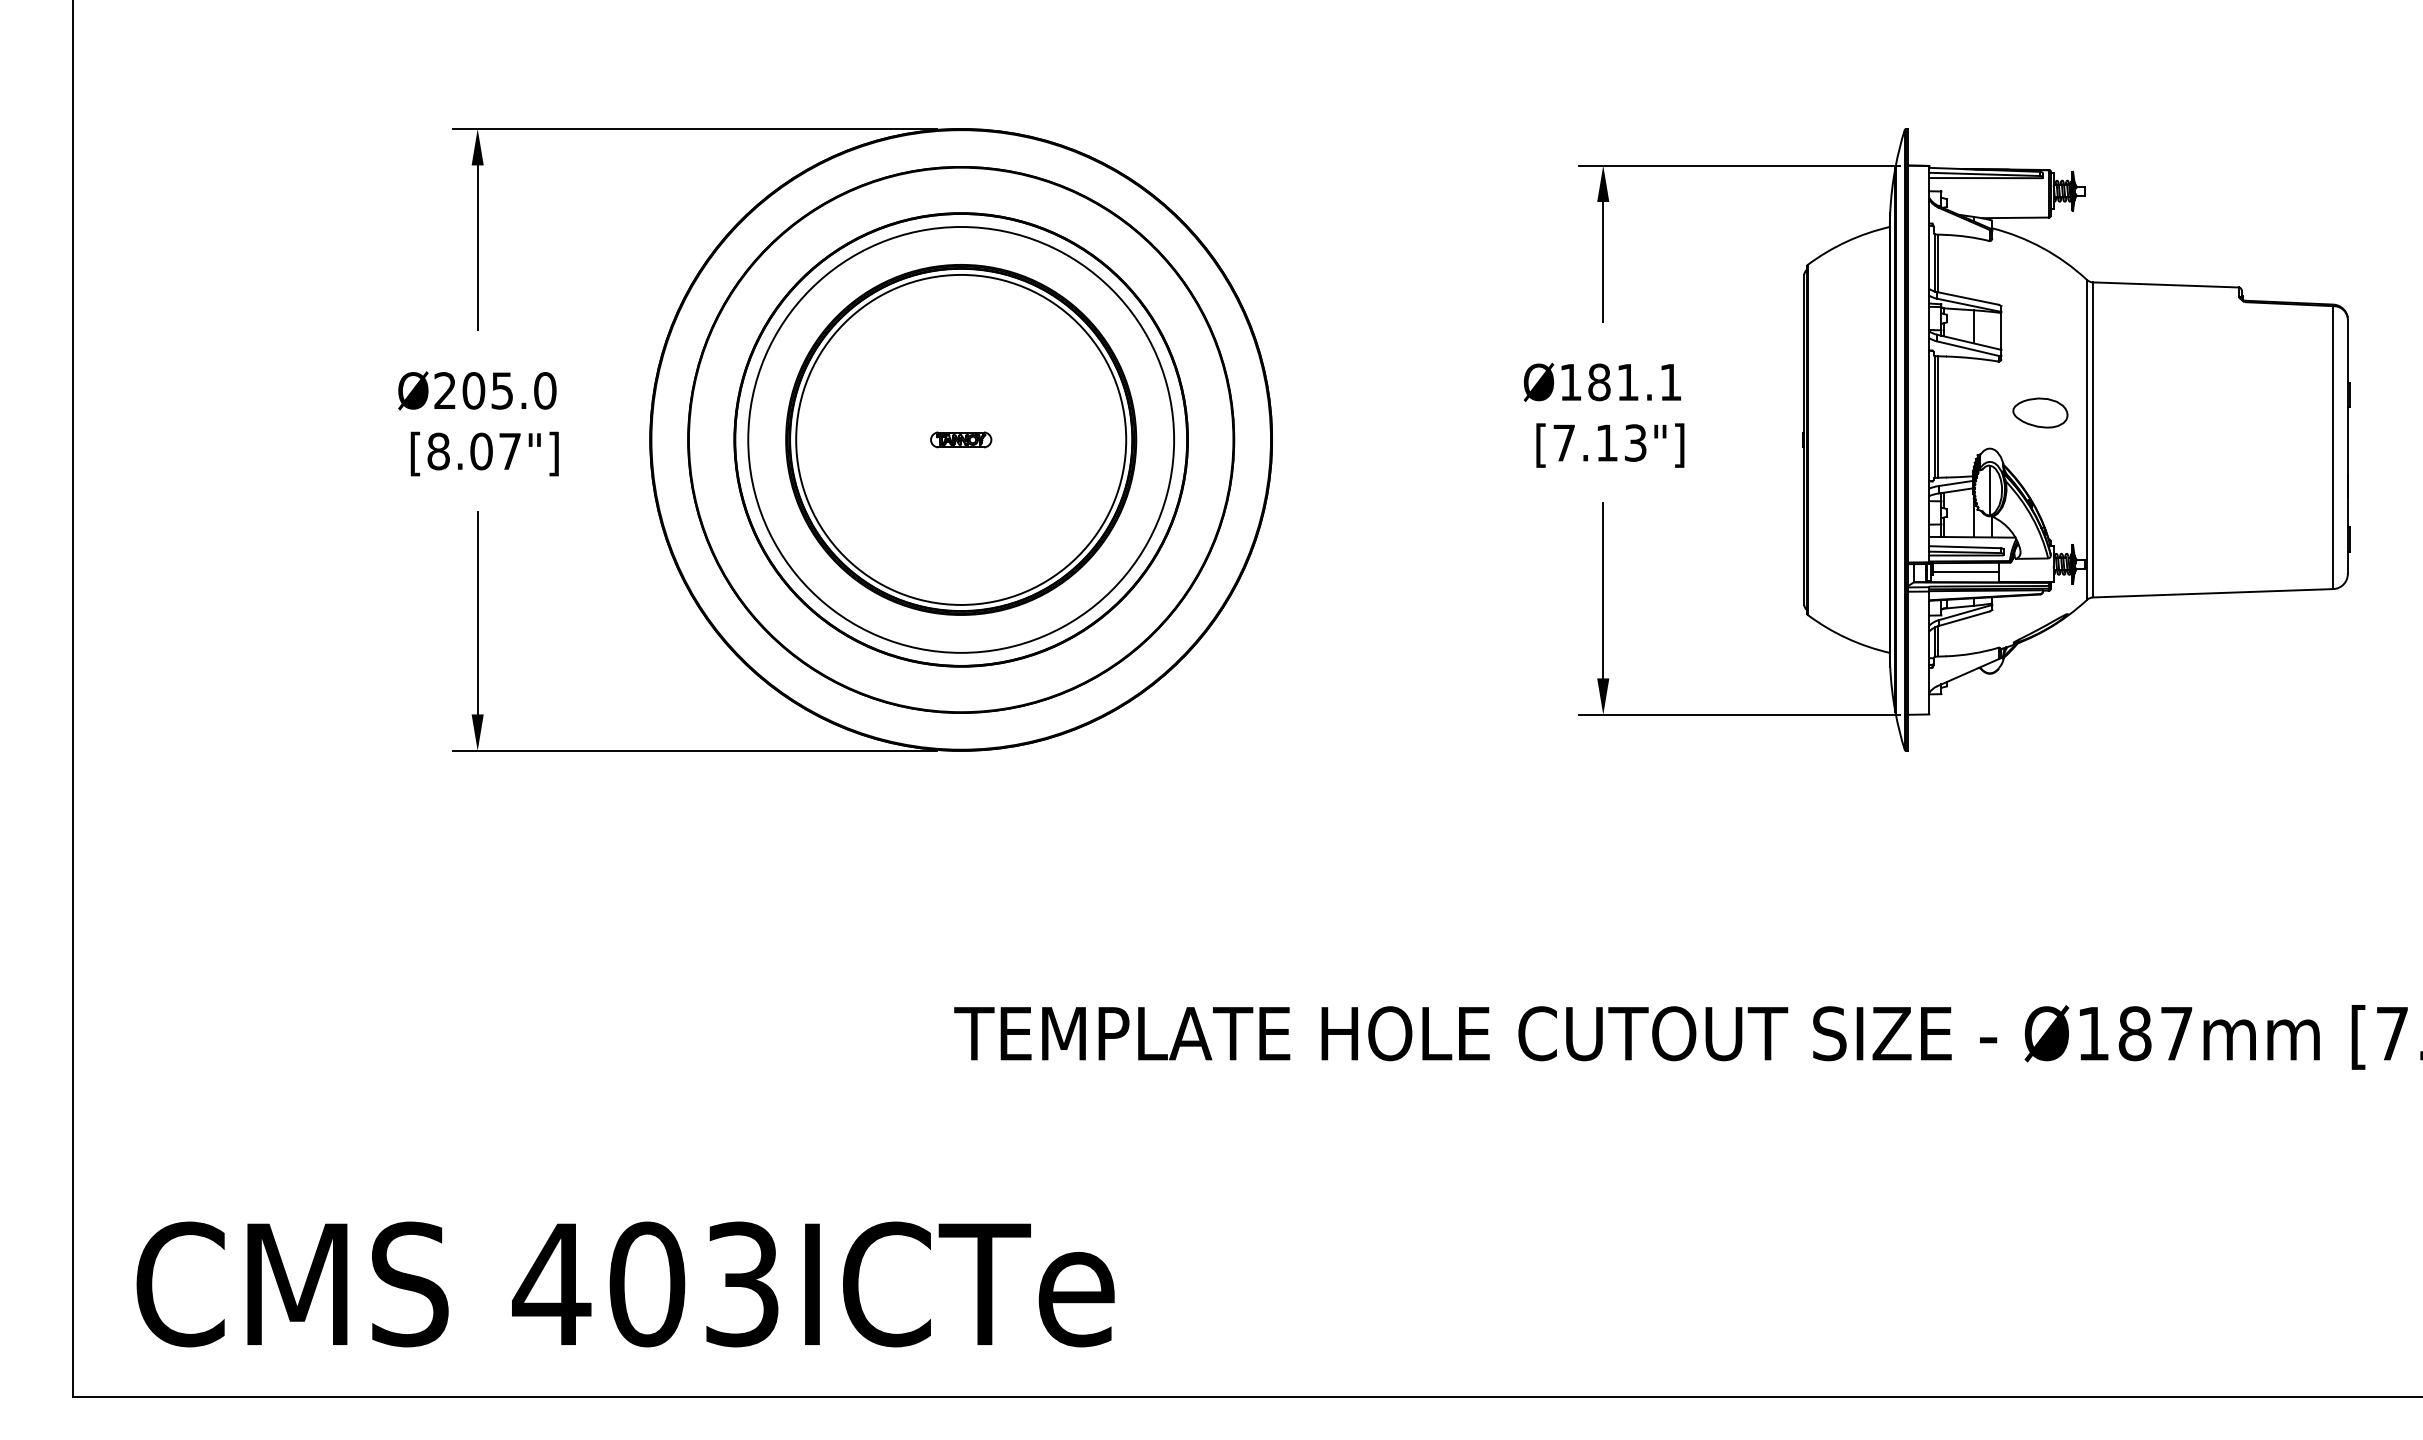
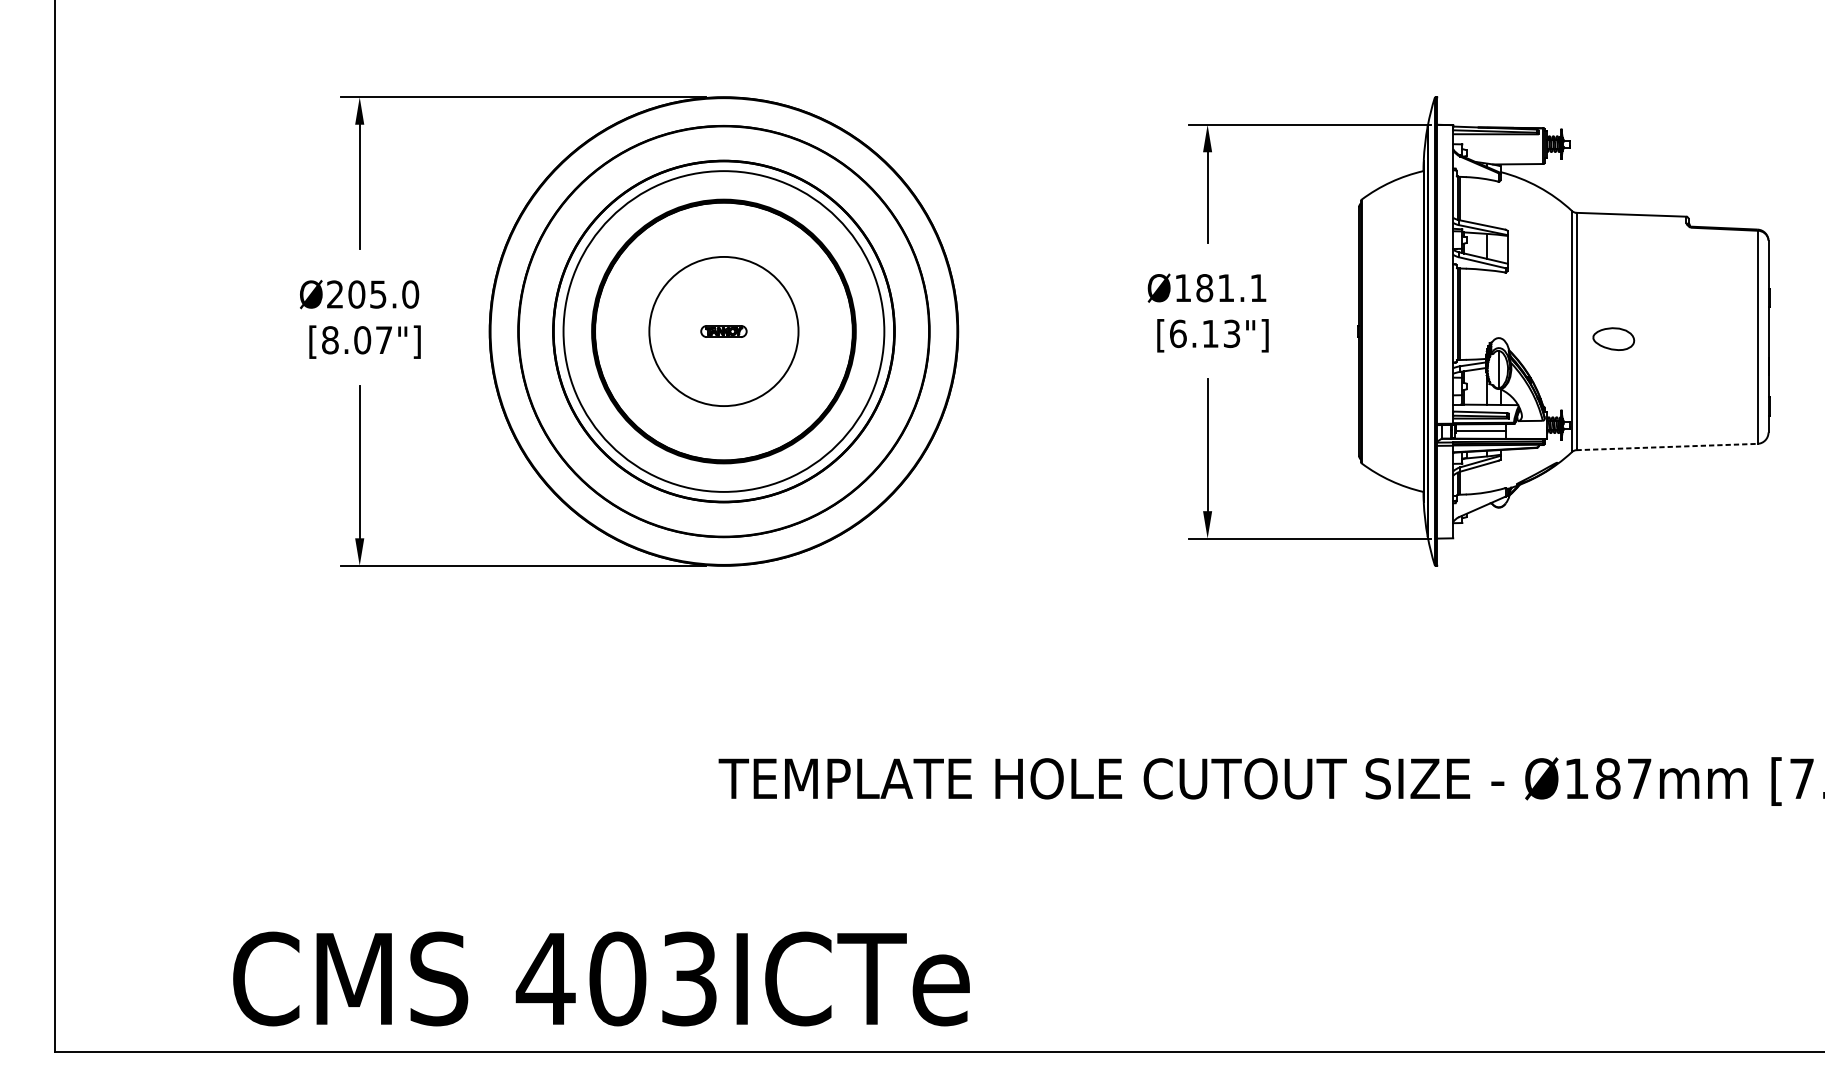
part: (2040, 412) -> (1613, 338), moved
circle: (961, 439) -> (724, 331), size x0.6
text: (1564, 442) -> (1178, 333), [7.13"] -> [6.13"]
line: (2213, 593) -> (1667, 447), solid -> dashed
text: (625, 1284) -> (601, 979), moved

